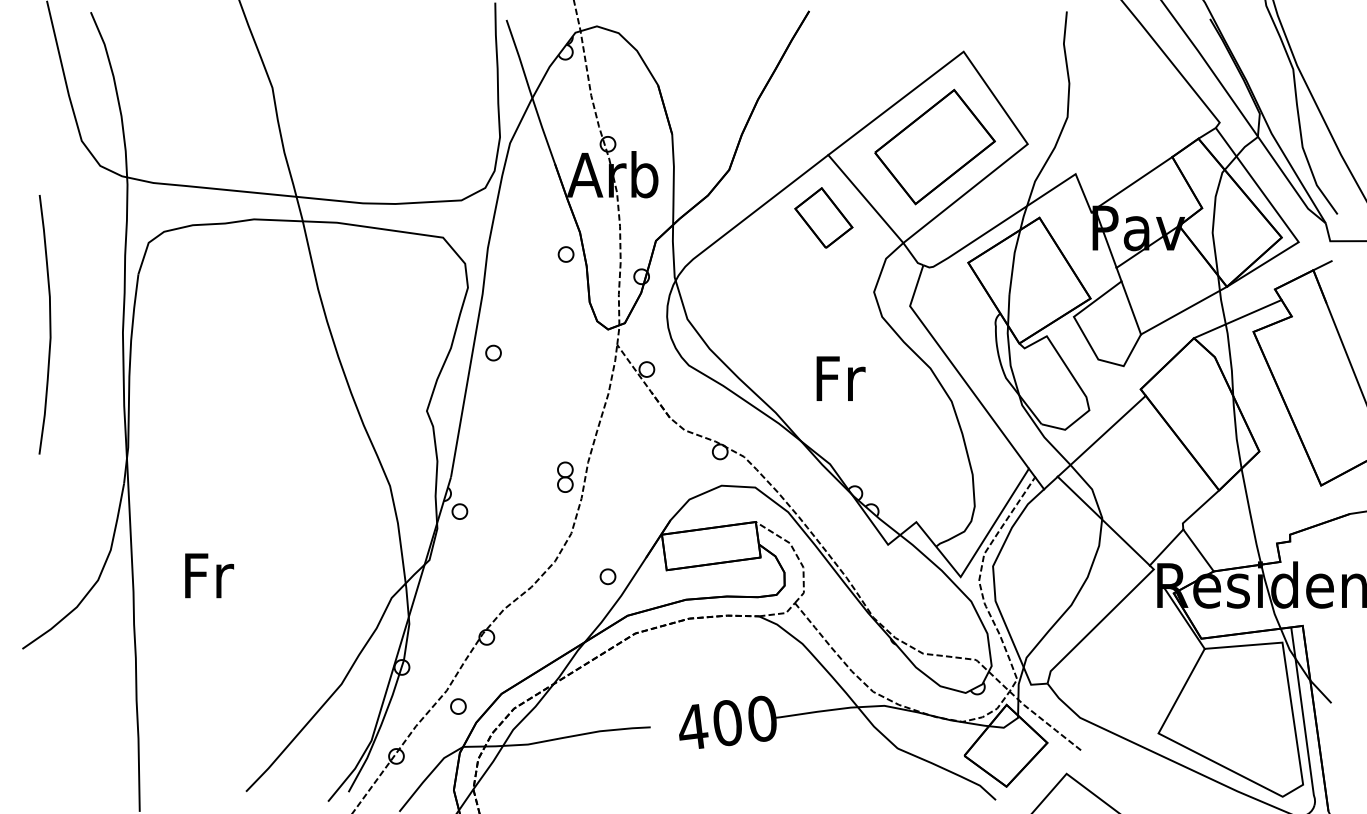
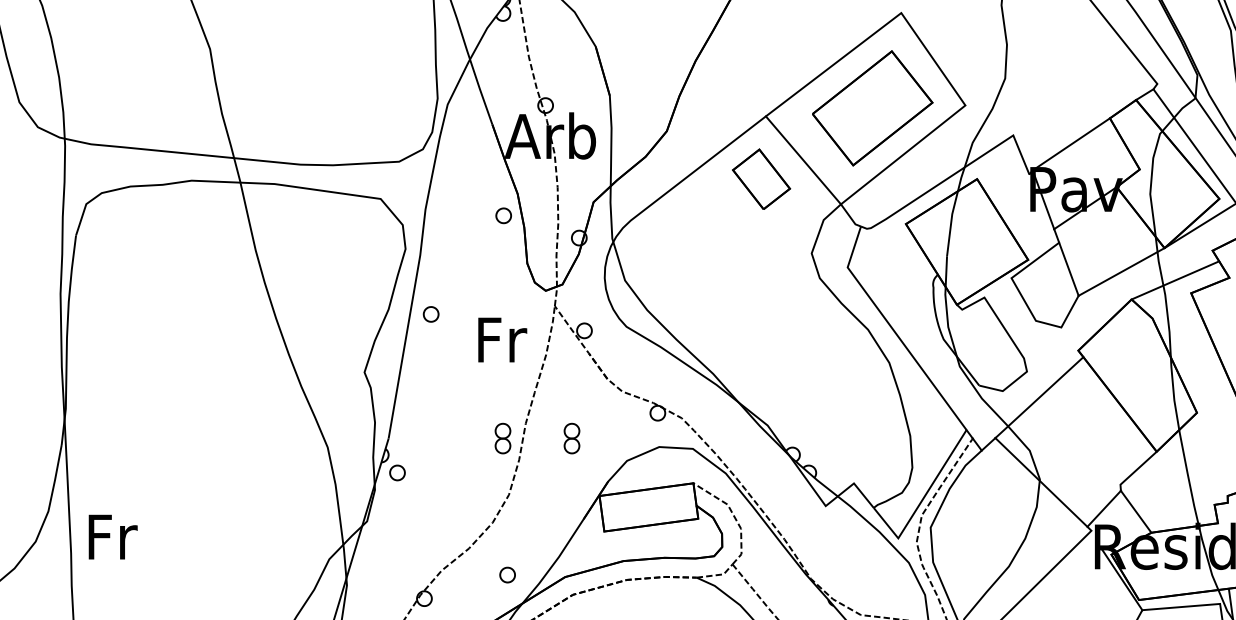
text: (840, 378) -> (502, 339), moved
part: (634, 476) -> (572, 437), added
text: (209, 575) -> (113, 536), moved
part: (607, 576) -> (507, 574), moved

